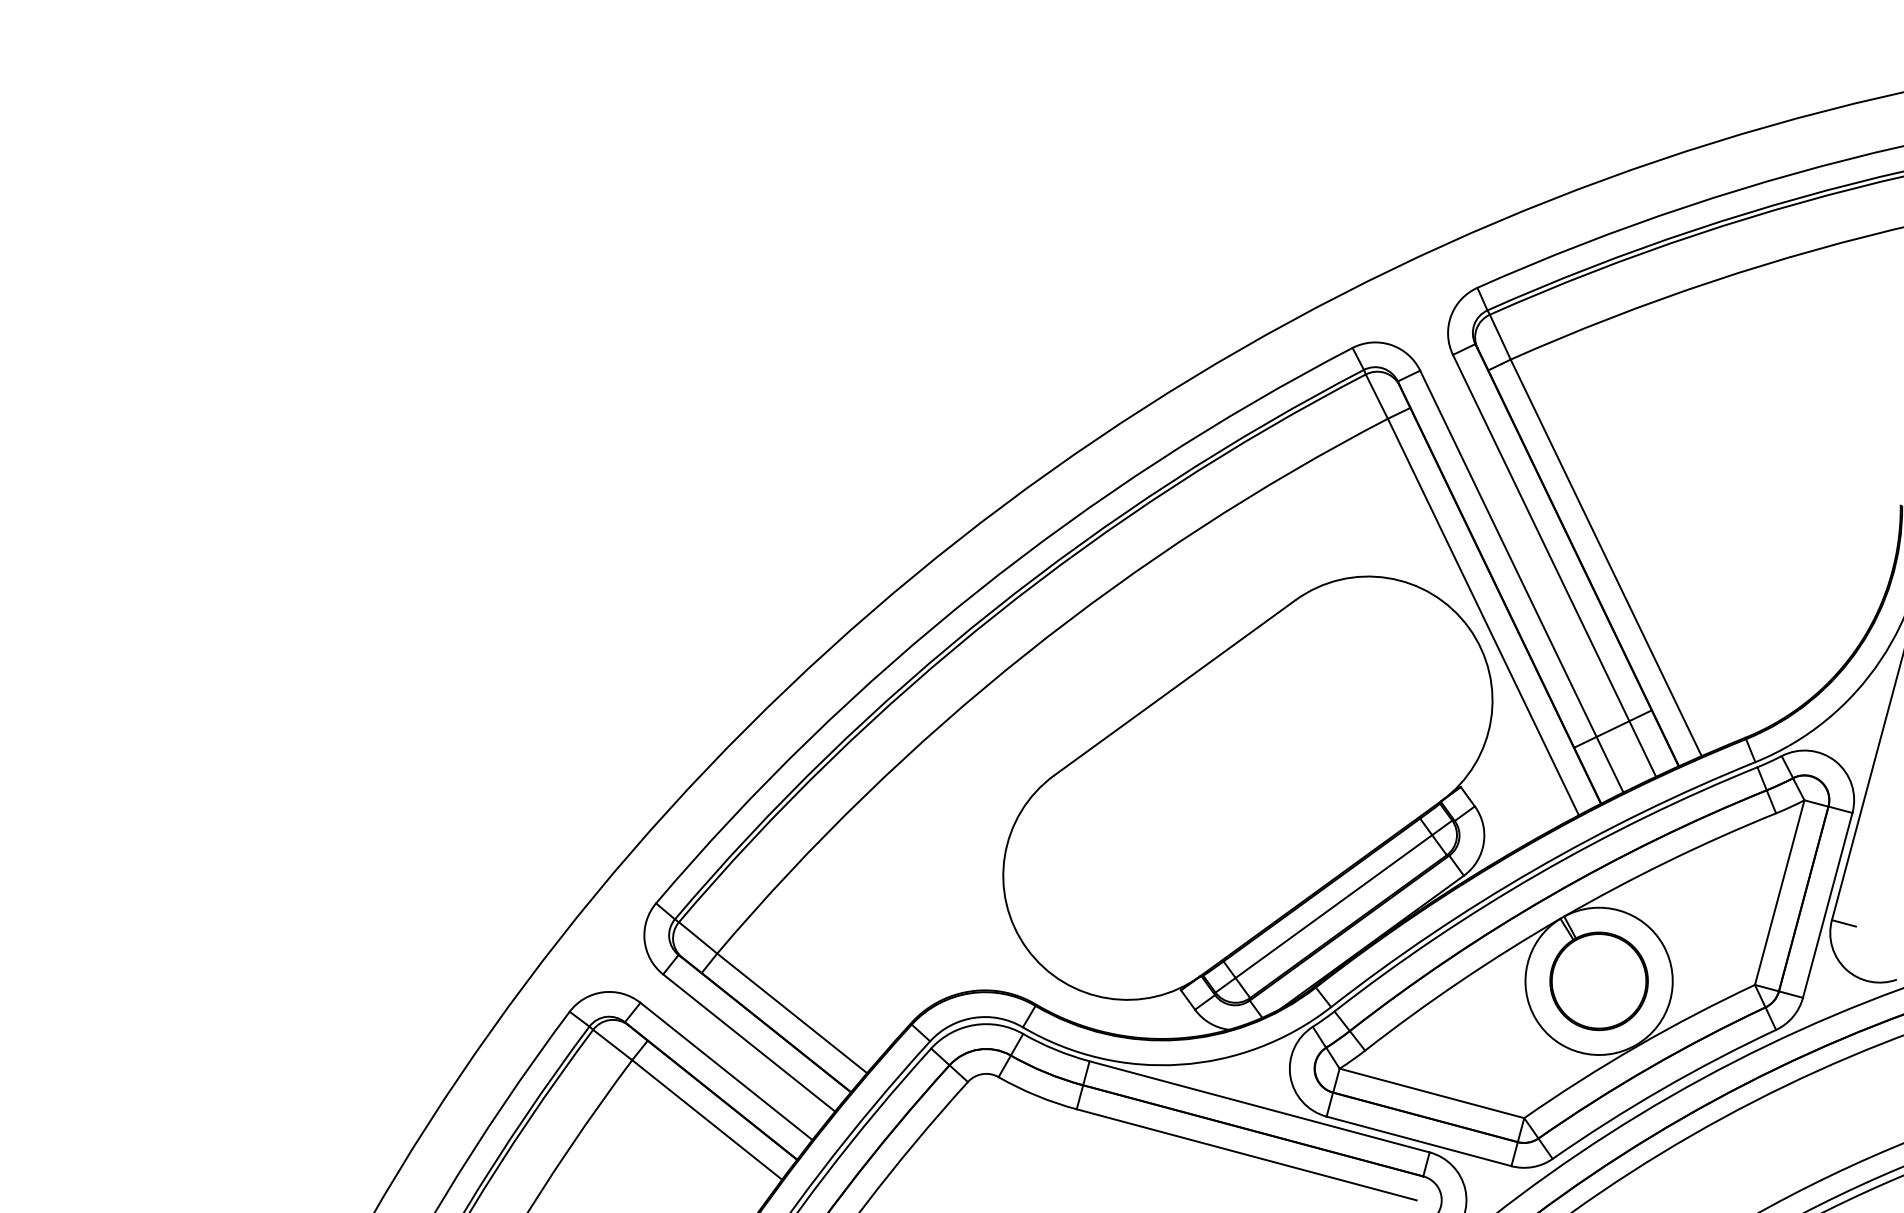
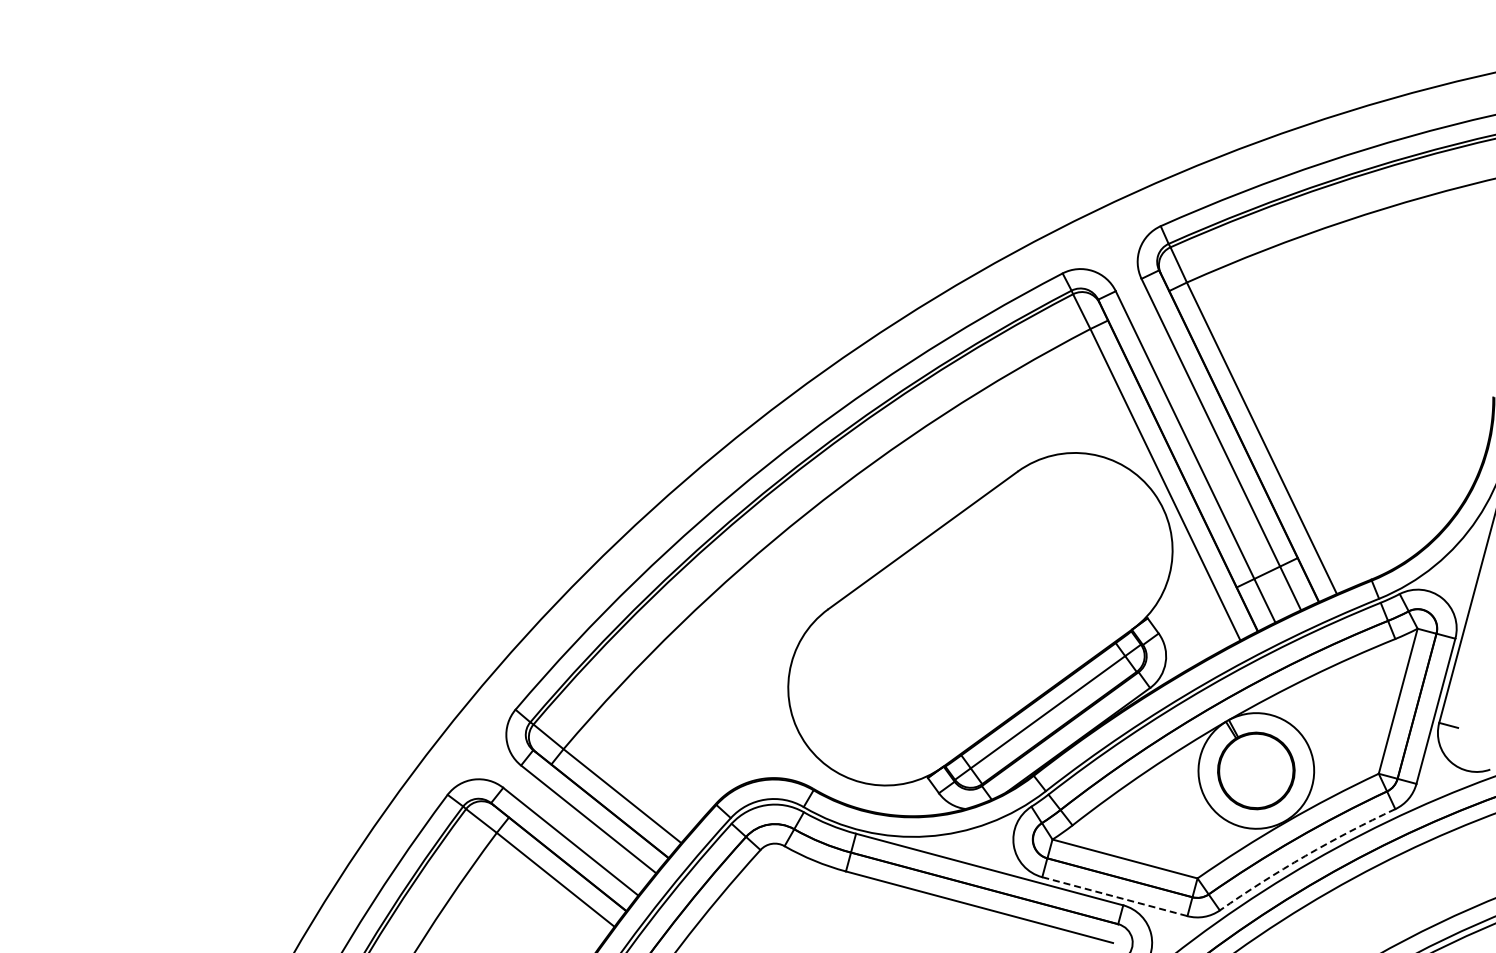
arc: (1661, 1090) -> (1305, 856), solid -> dashed
line: (1419, 1141) -> (1115, 896), solid -> dashed

